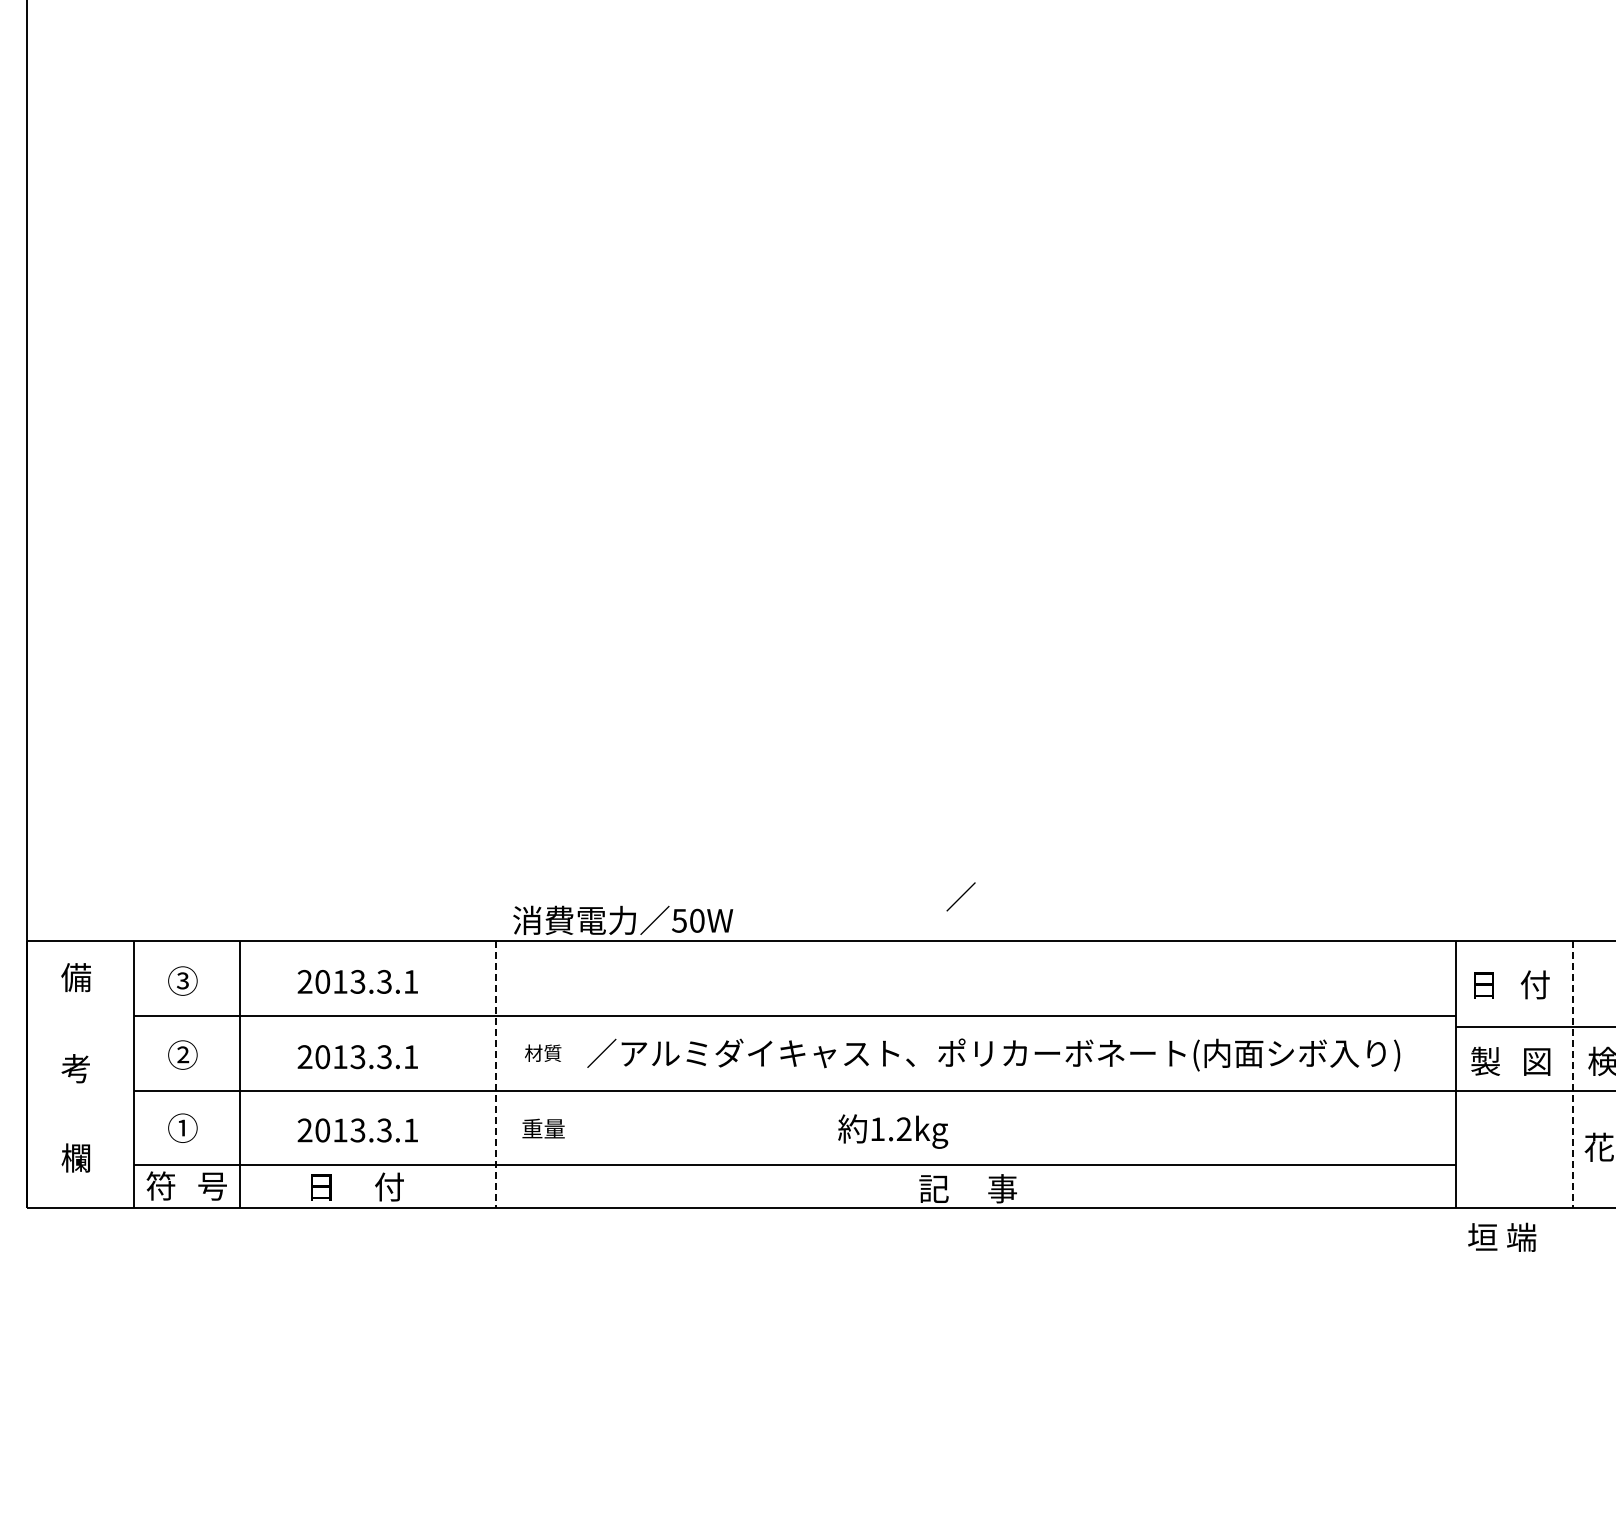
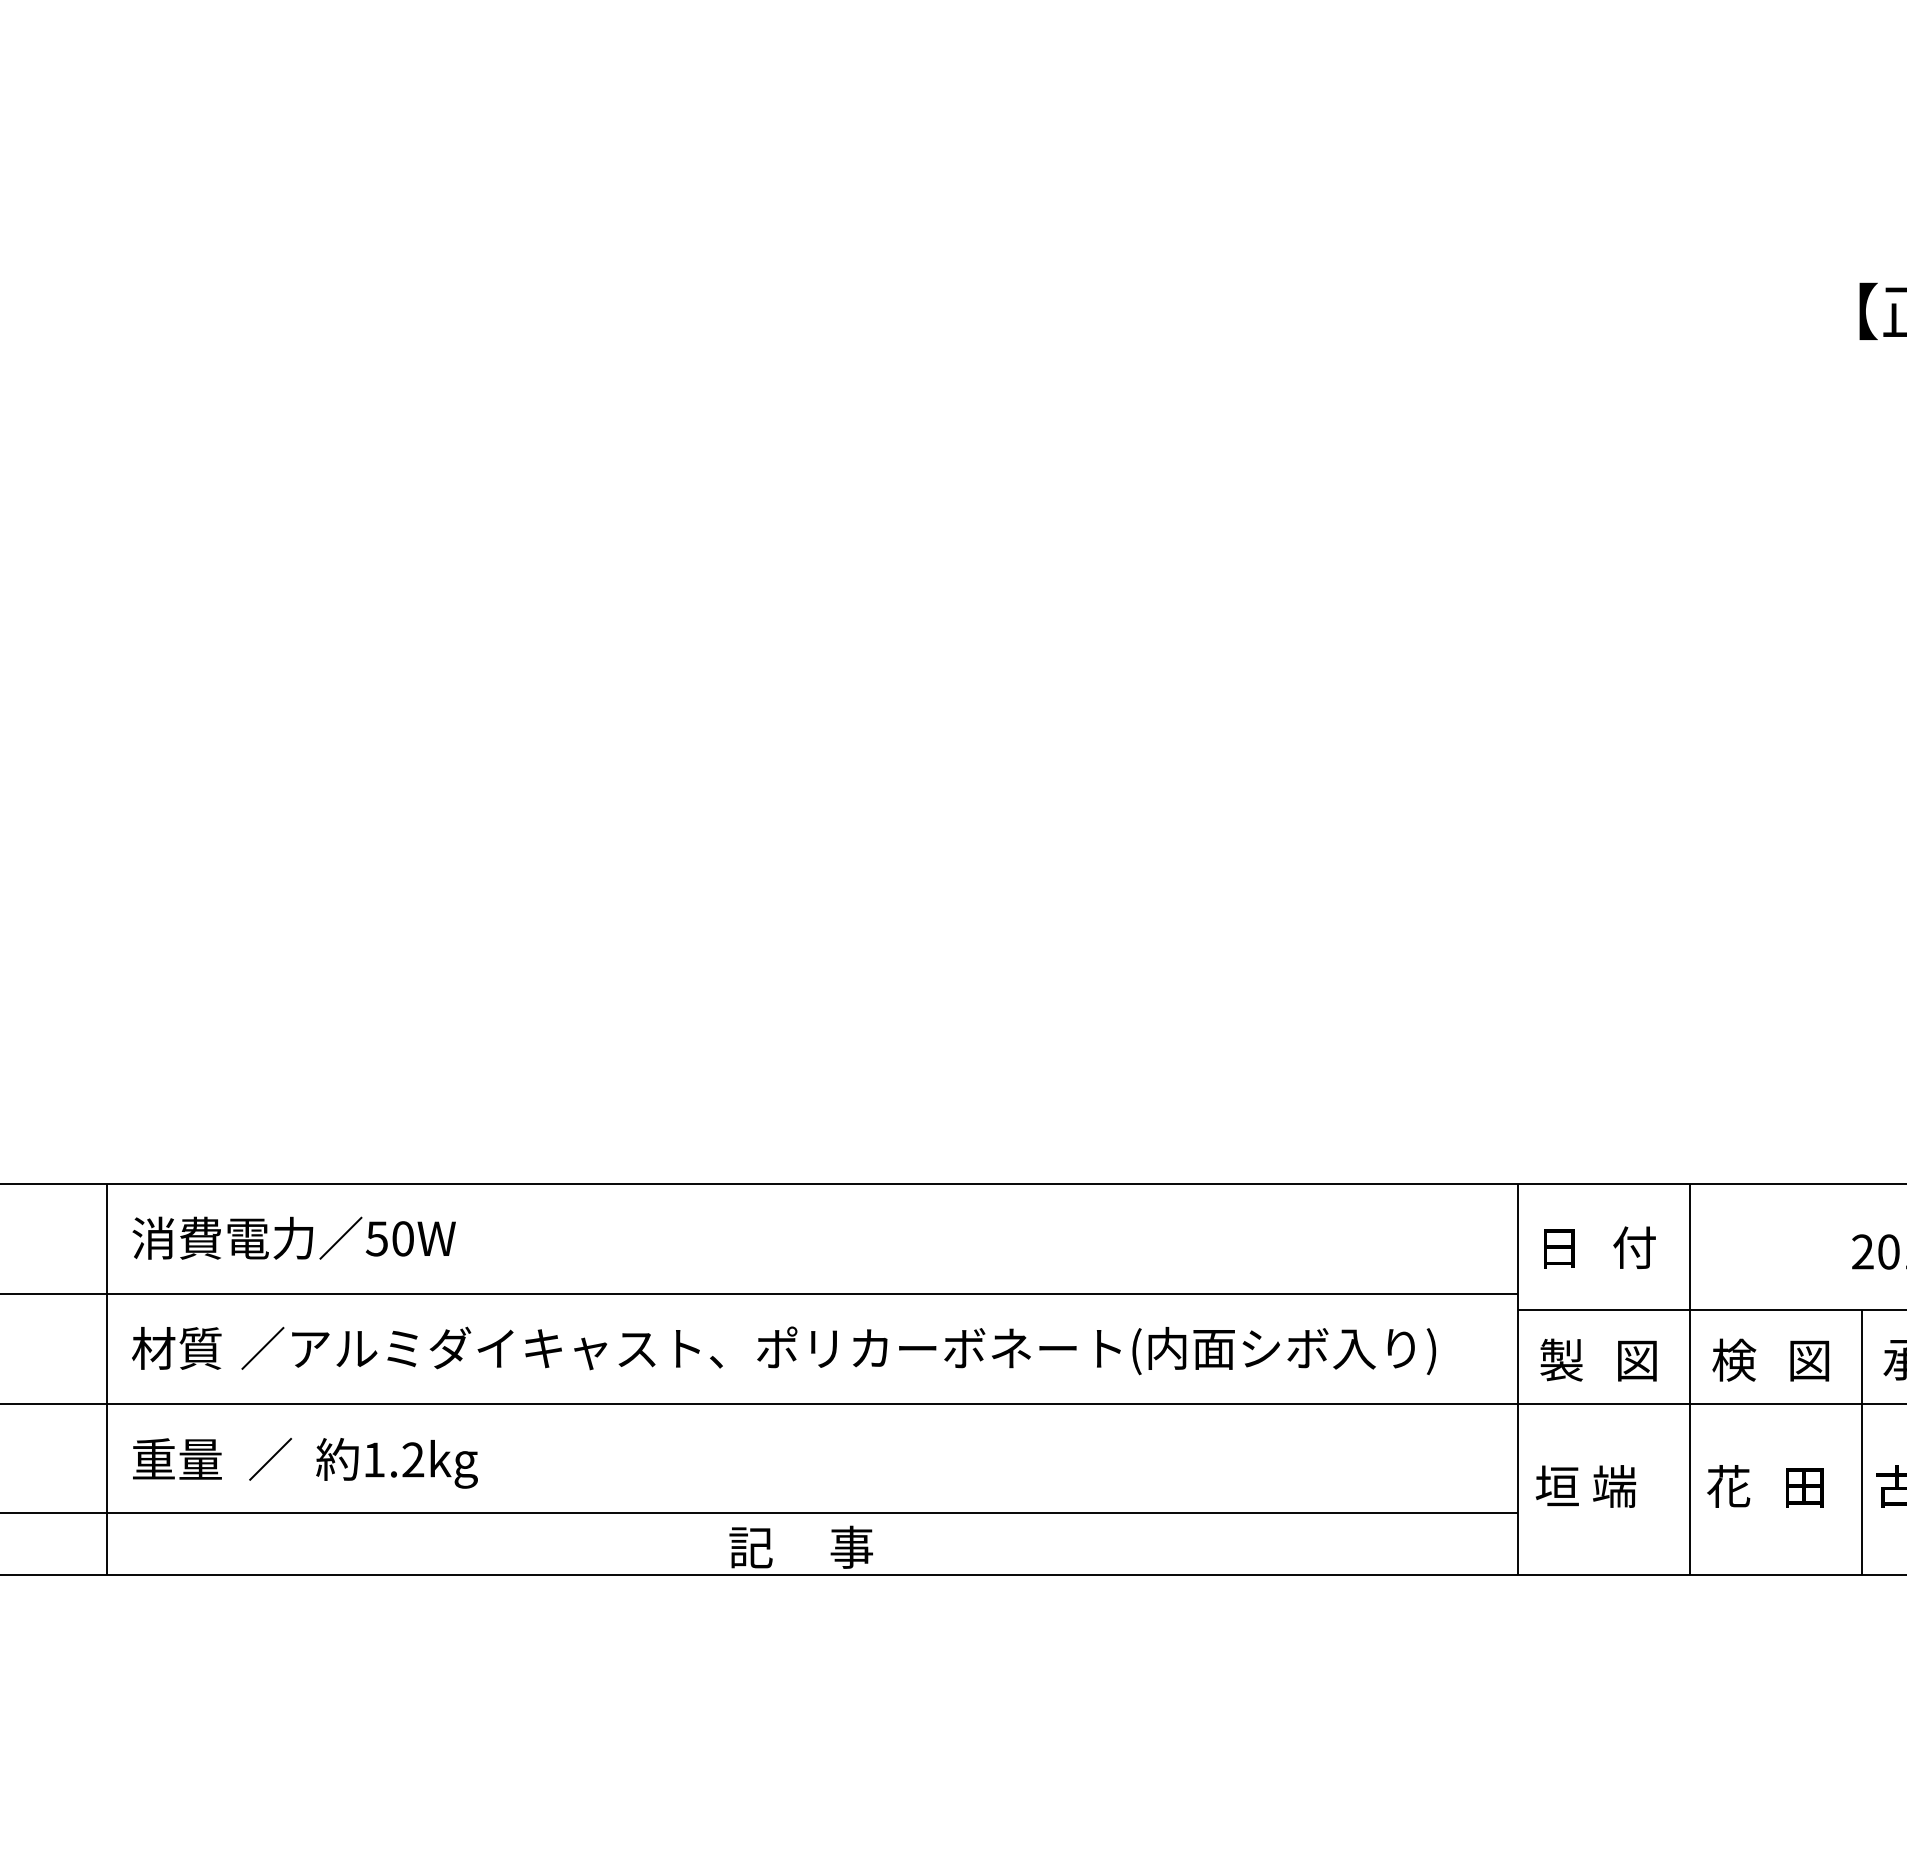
line: (960, 896) -> (269, 1458), moved
text: (623, 919) -> (294, 1236), moved
part: (542, 1052) -> (175, 1347), size x1.67
line: (495, 1075) -> (106, 1380), dashed -> solid
line: (1572, 1075) -> (1689, 1380), dashed -> solid
part: (543, 1128) -> (177, 1458), size x1.43
text: (893, 1131) -> (397, 1463), moved
text: (1502, 1236) -> (1586, 1485), moved

